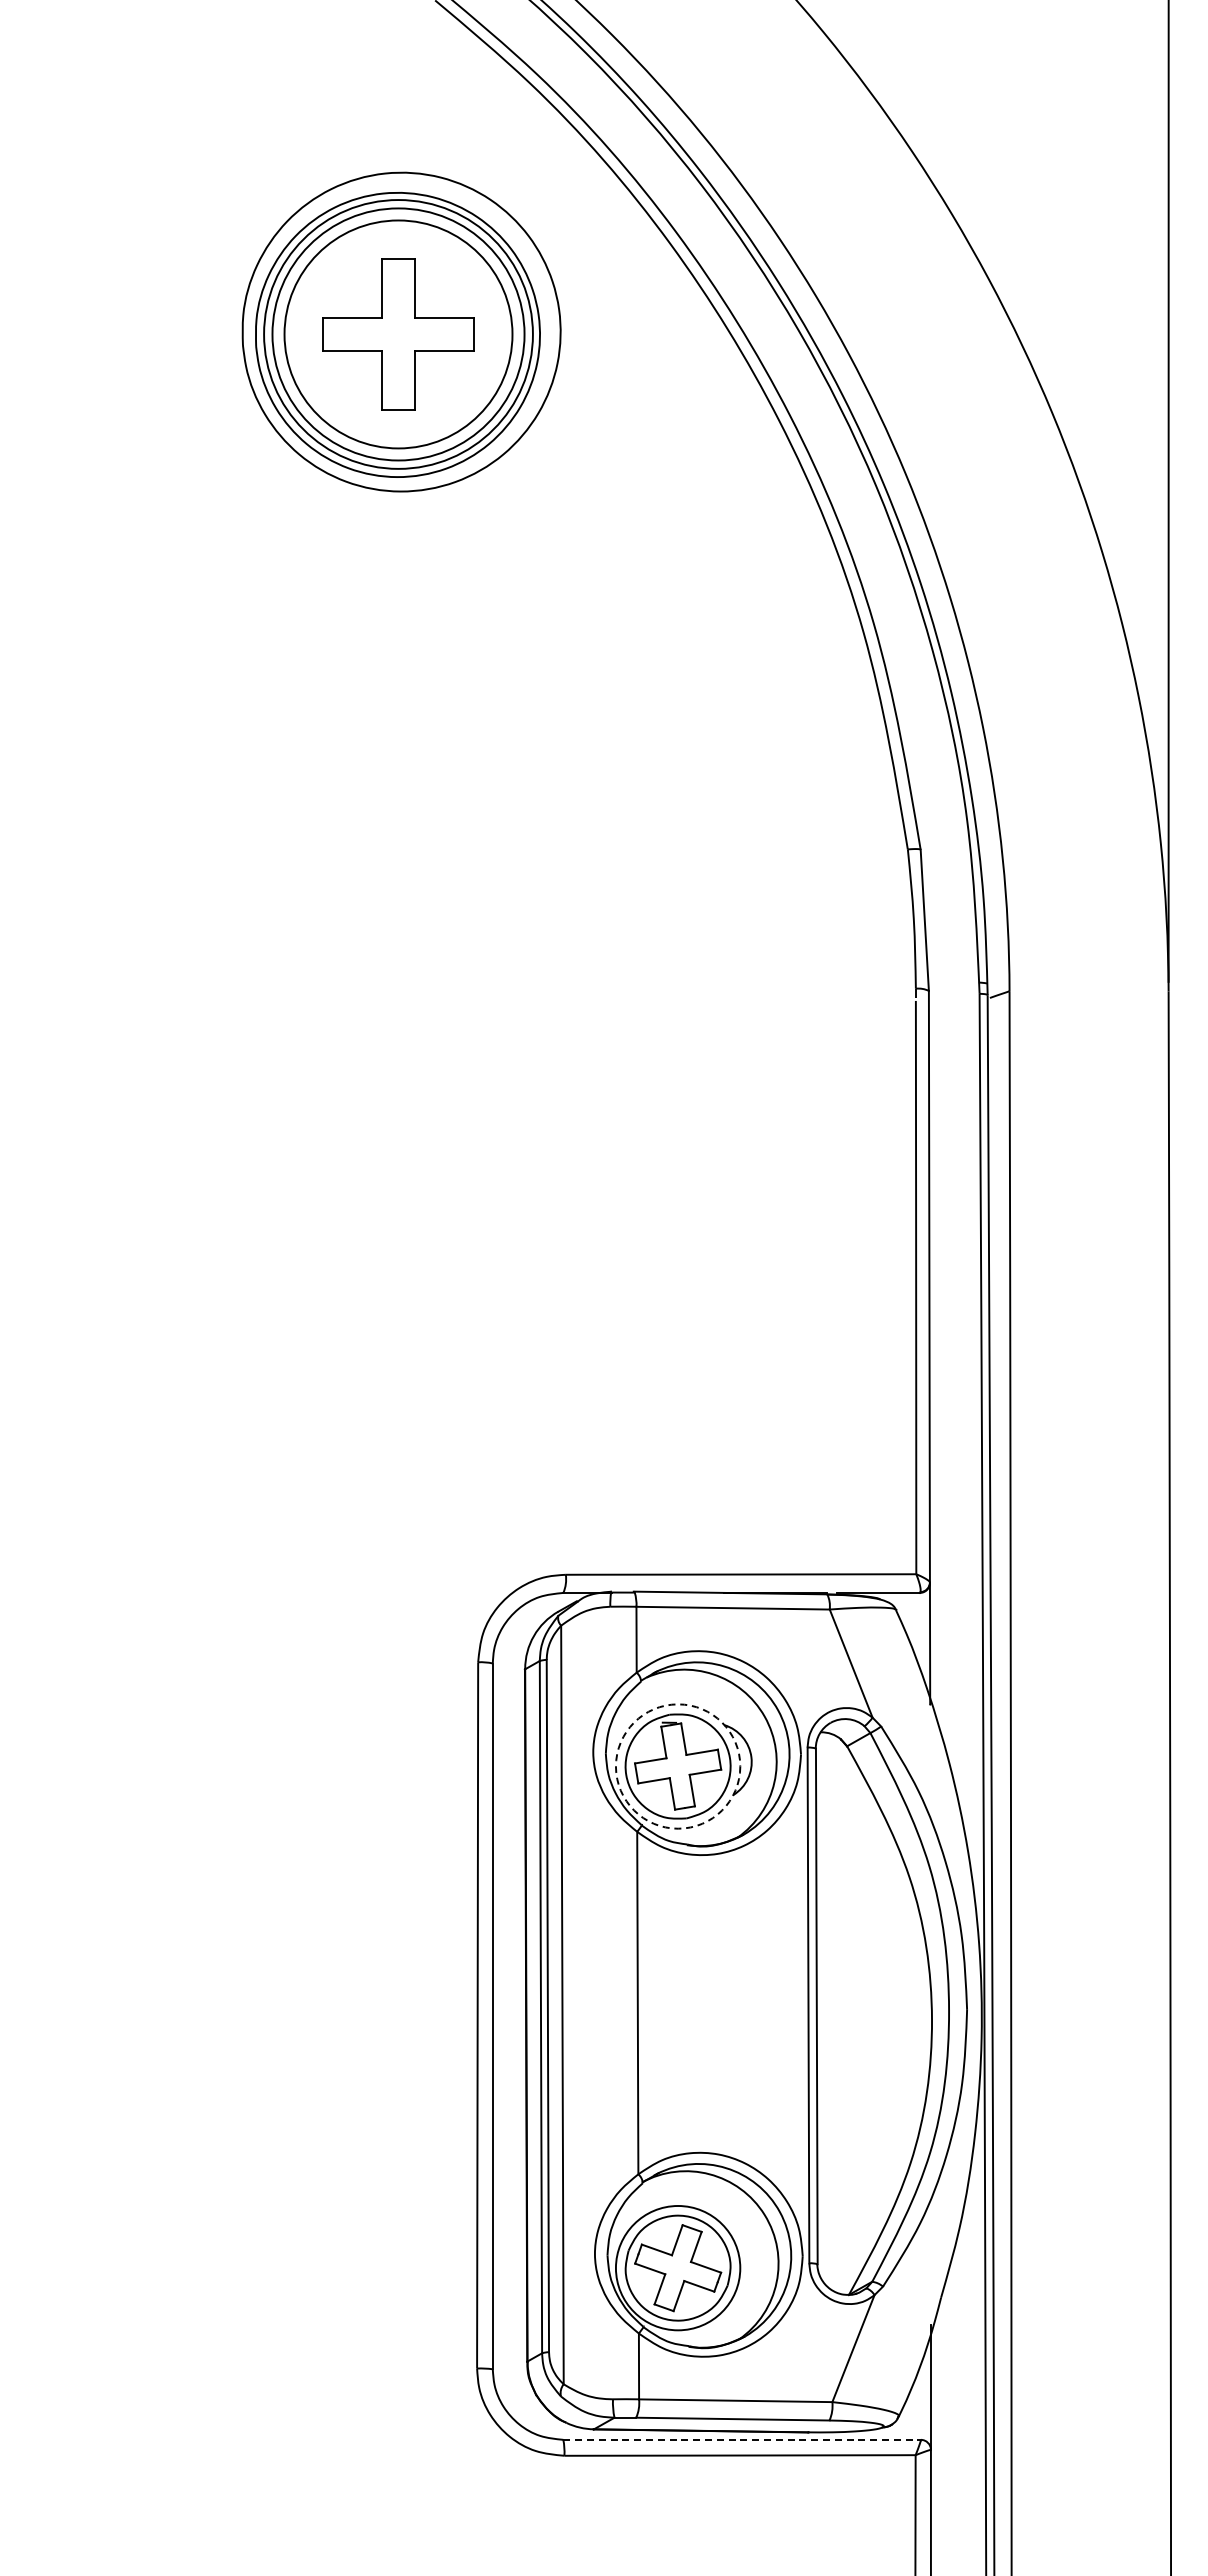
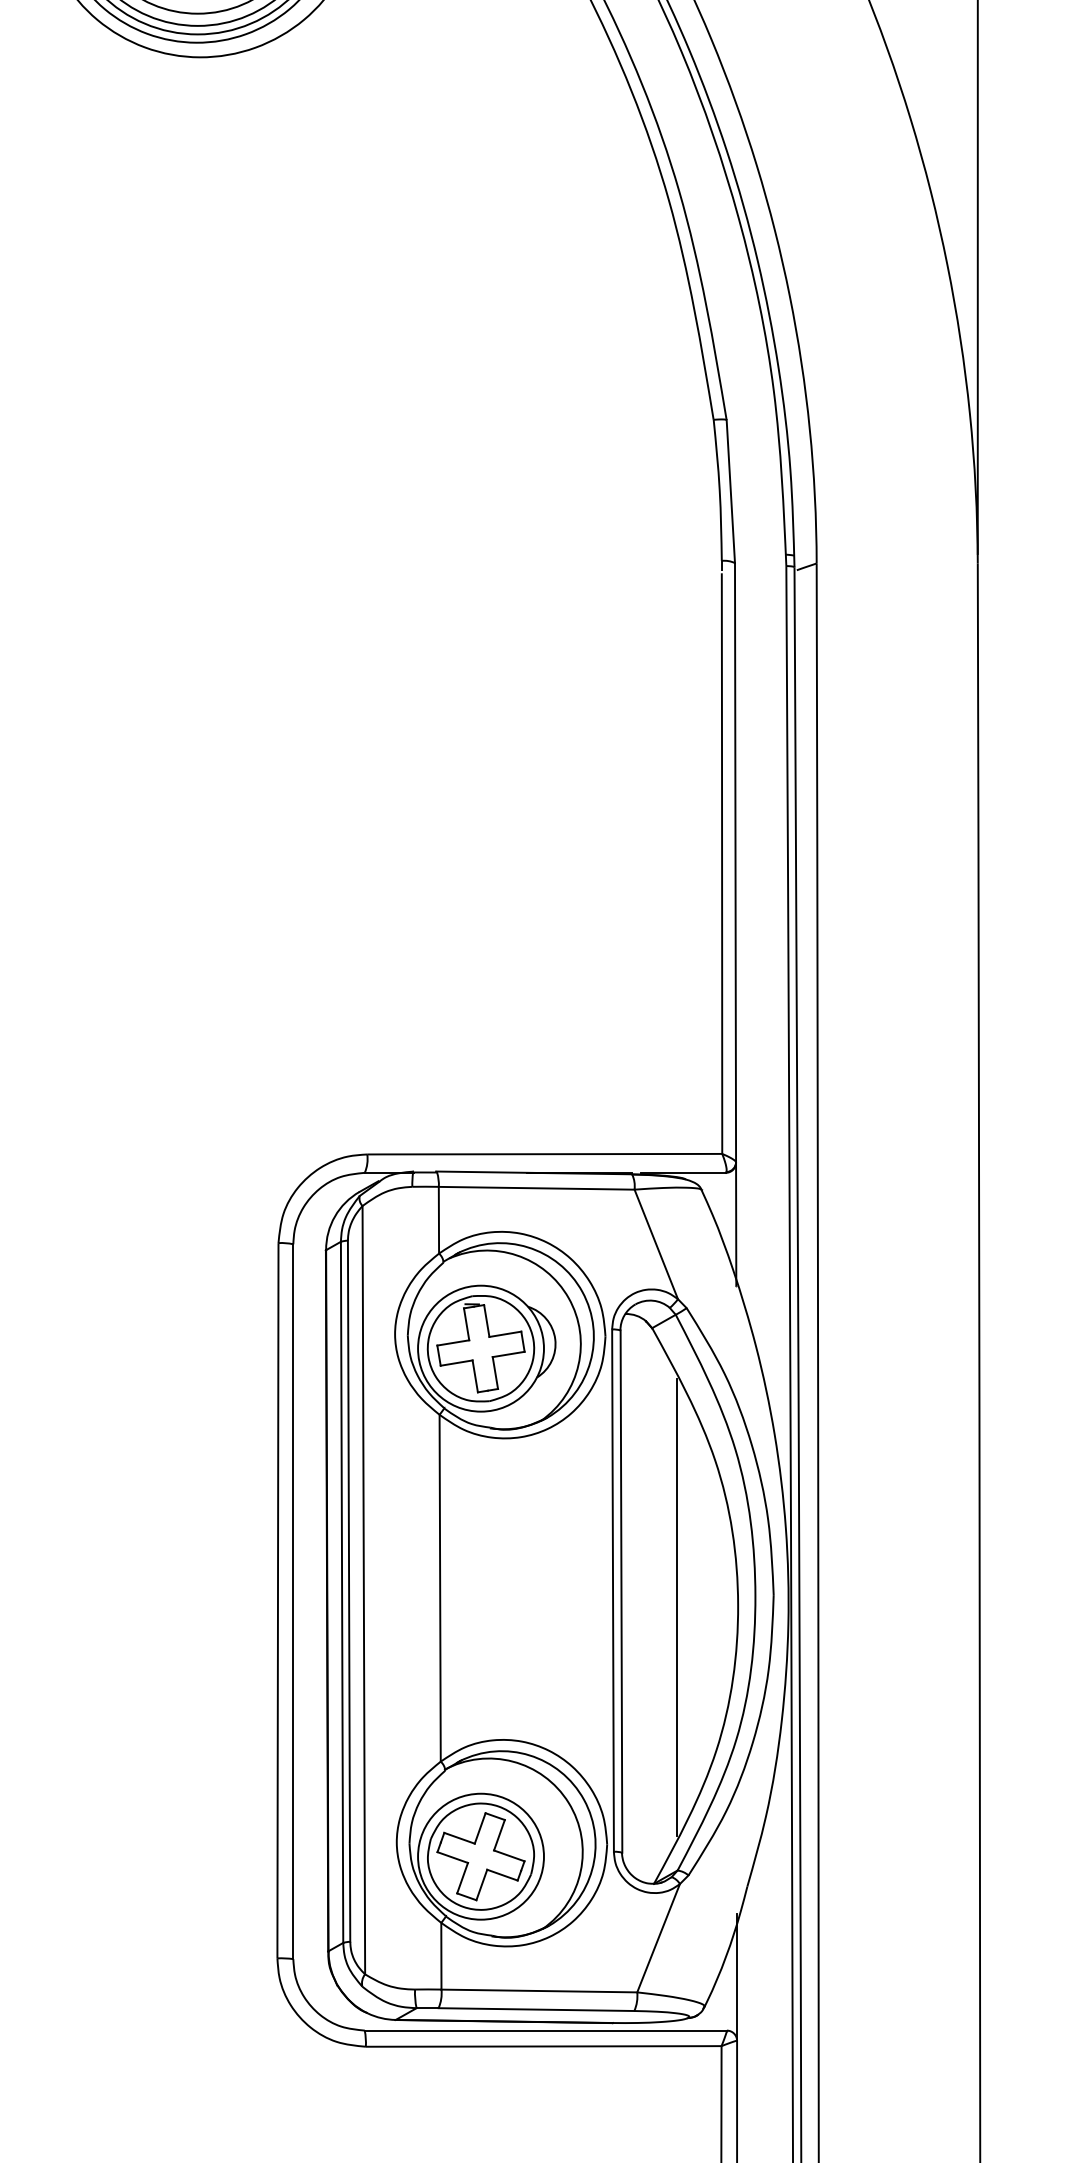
circle: (677, 1766) -> (480, 1348), dashed -> solid
line: (871, 2021) -> (676, 1606), added
line: (742, 2439) -> (546, 2030), dashed -> solid

